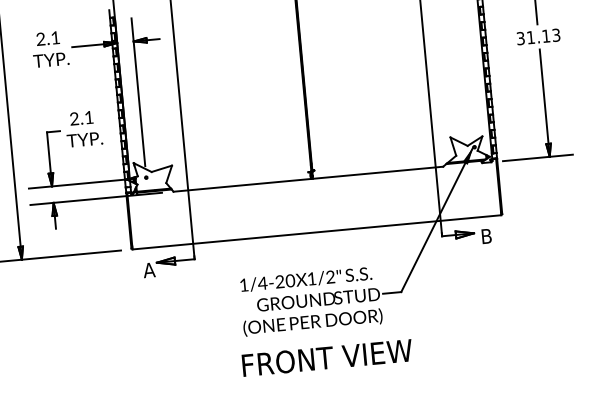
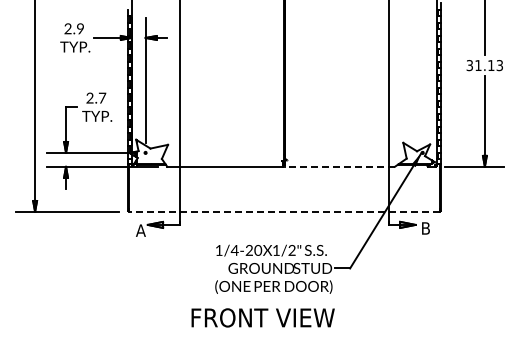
text: (55, 37) -> (80, 28), 2.1 -> 2.9
text: (89, 116) -> (102, 97), 2.1 -> 2.7
line: (377, 172) -> (339, 166), solid -> dashed
line: (317, 231) -> (284, 211), solid -> dashed
text: (326, 357) -> (262, 317), moved

